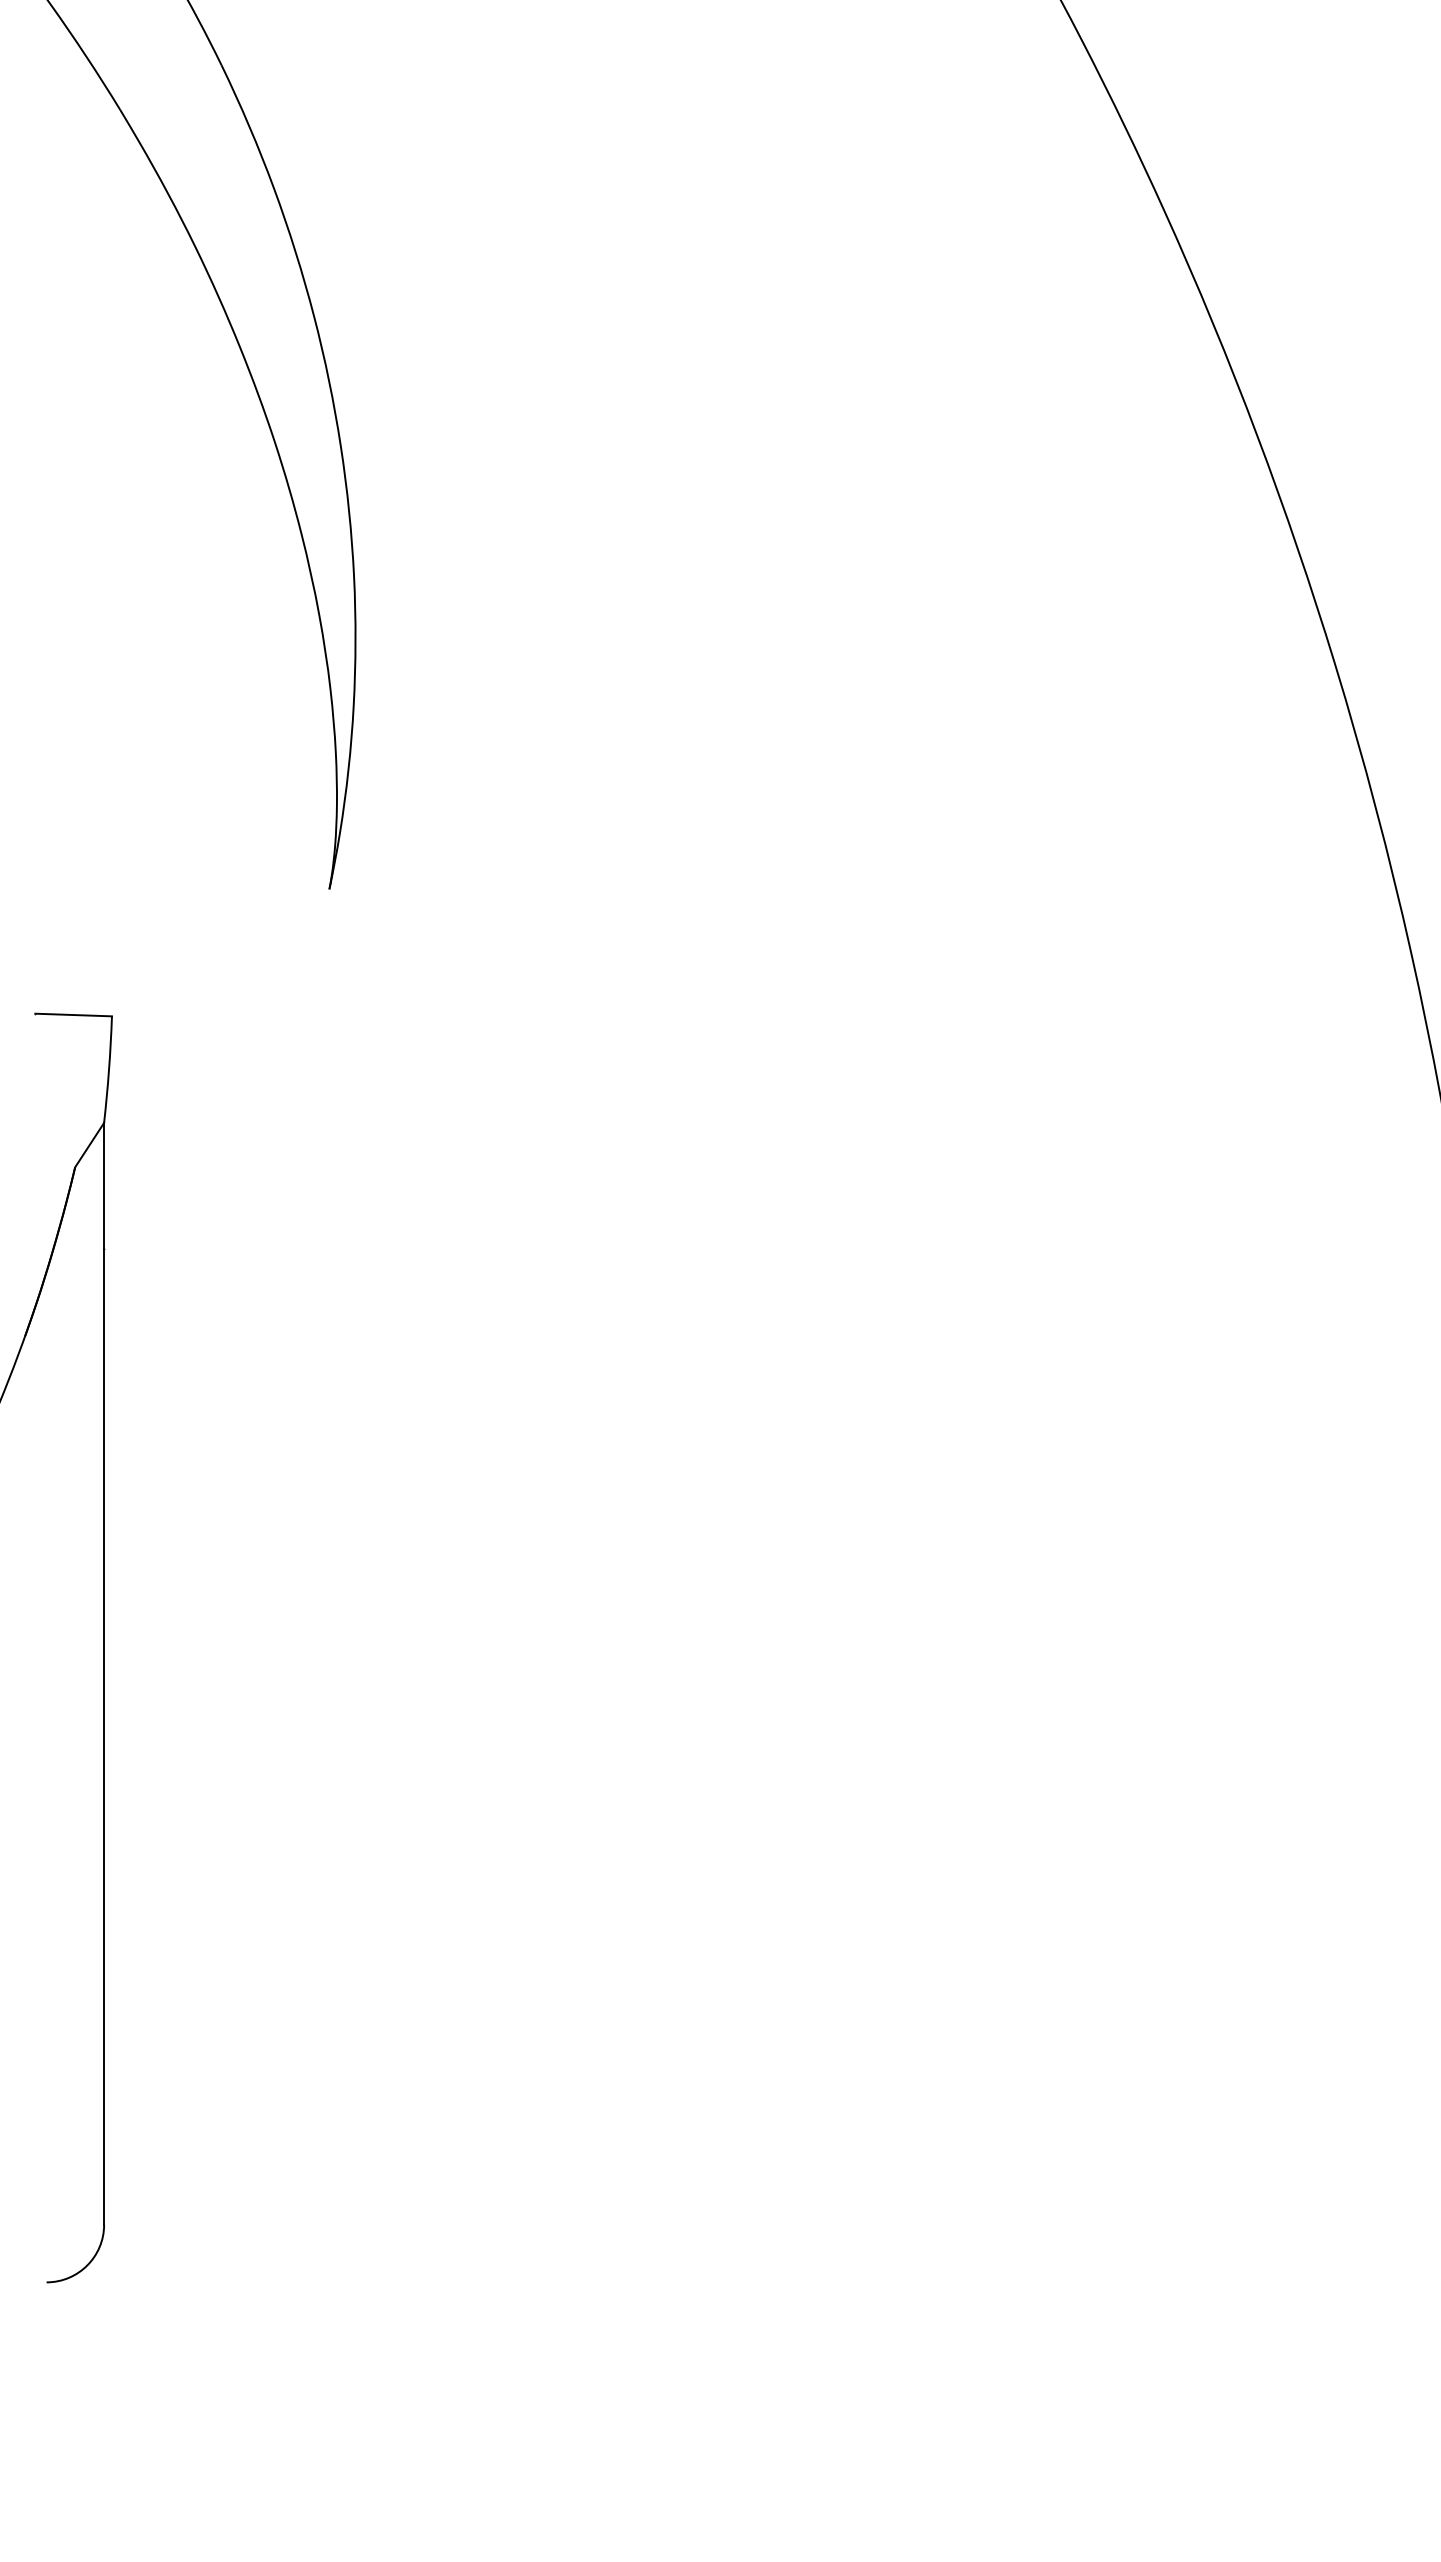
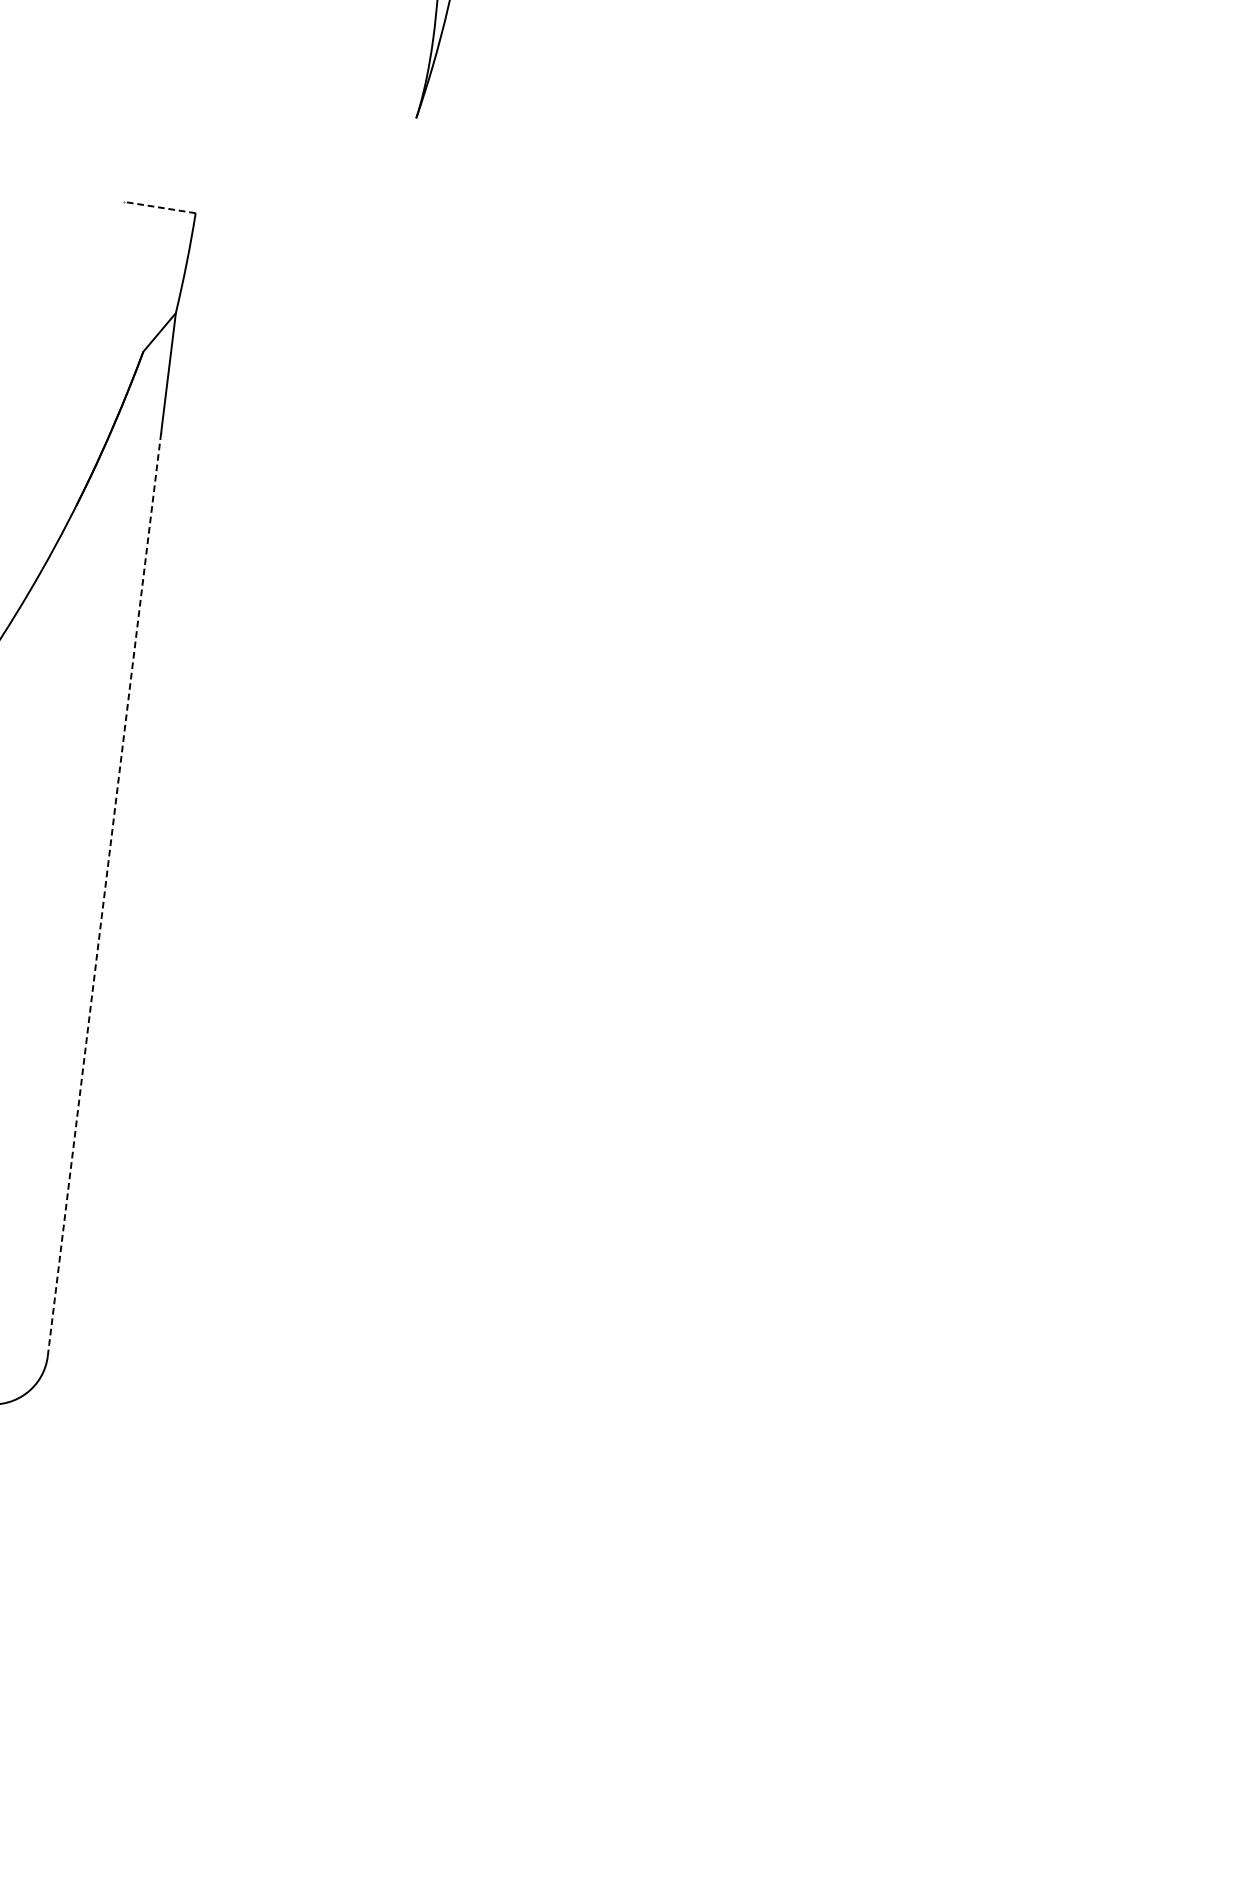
line: (73, 1015) -> (159, 207), solid -> dashed
line: (104, 1736) -> (104, 894), solid -> dashed

